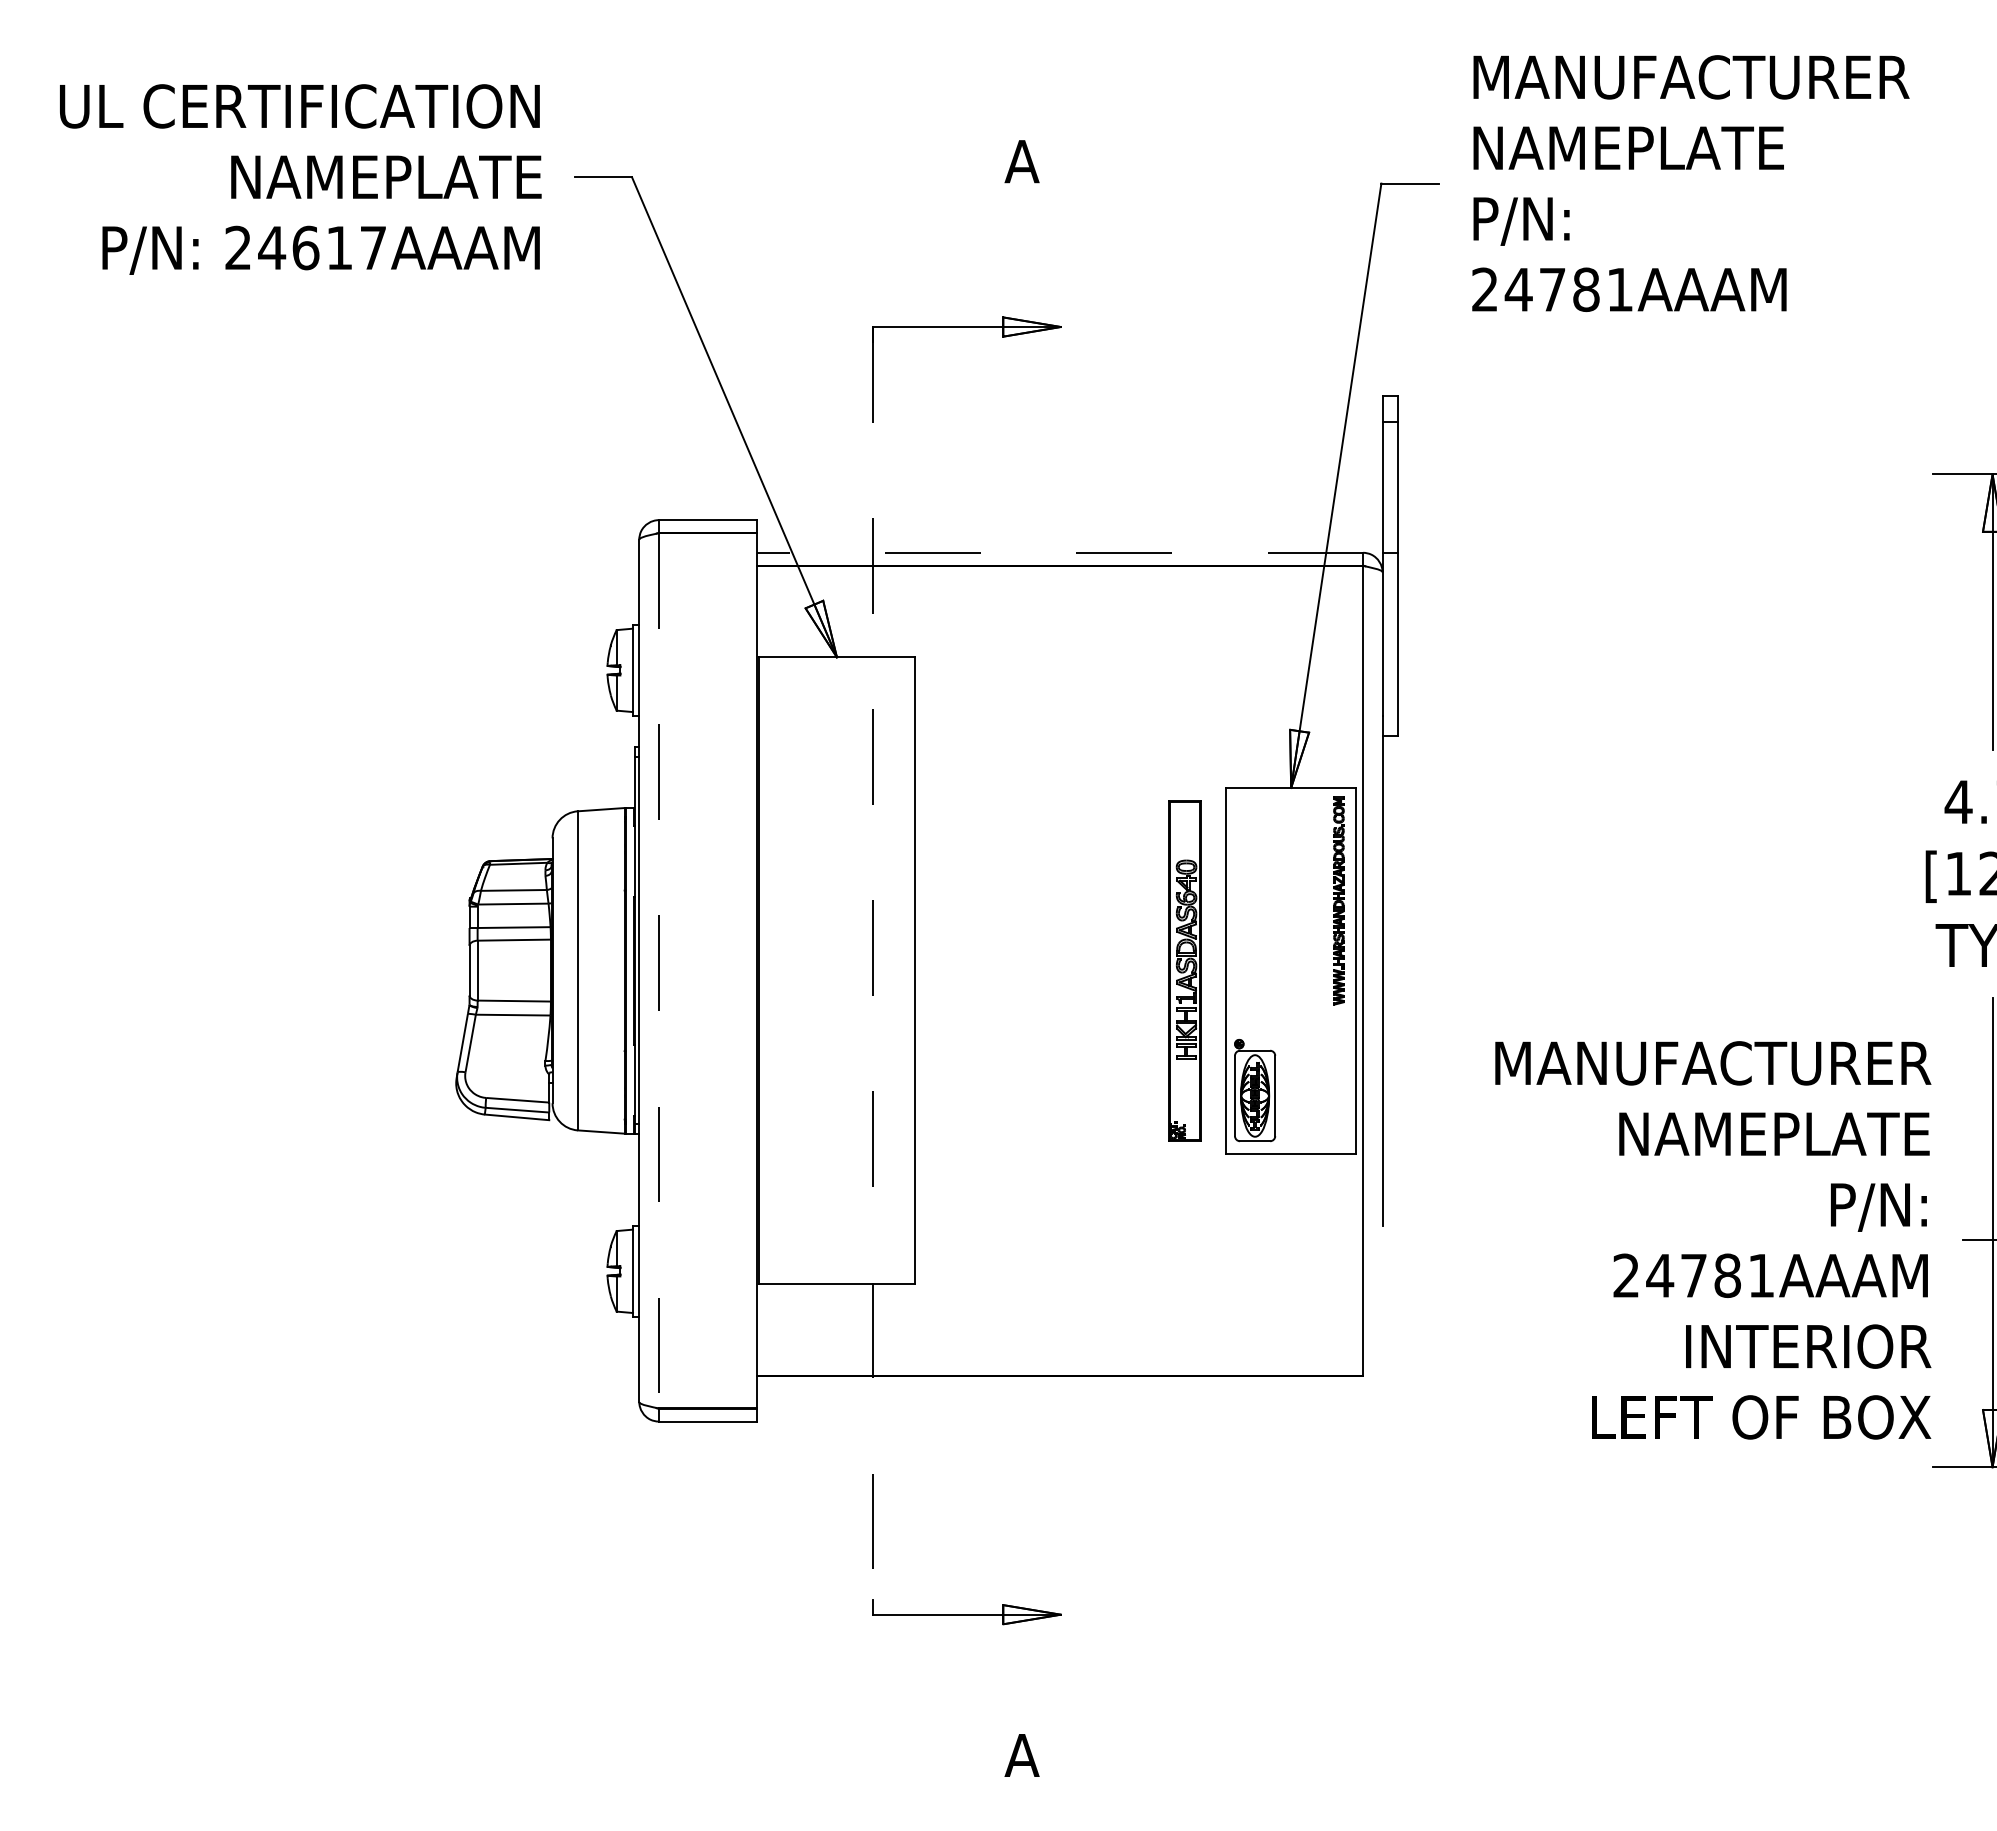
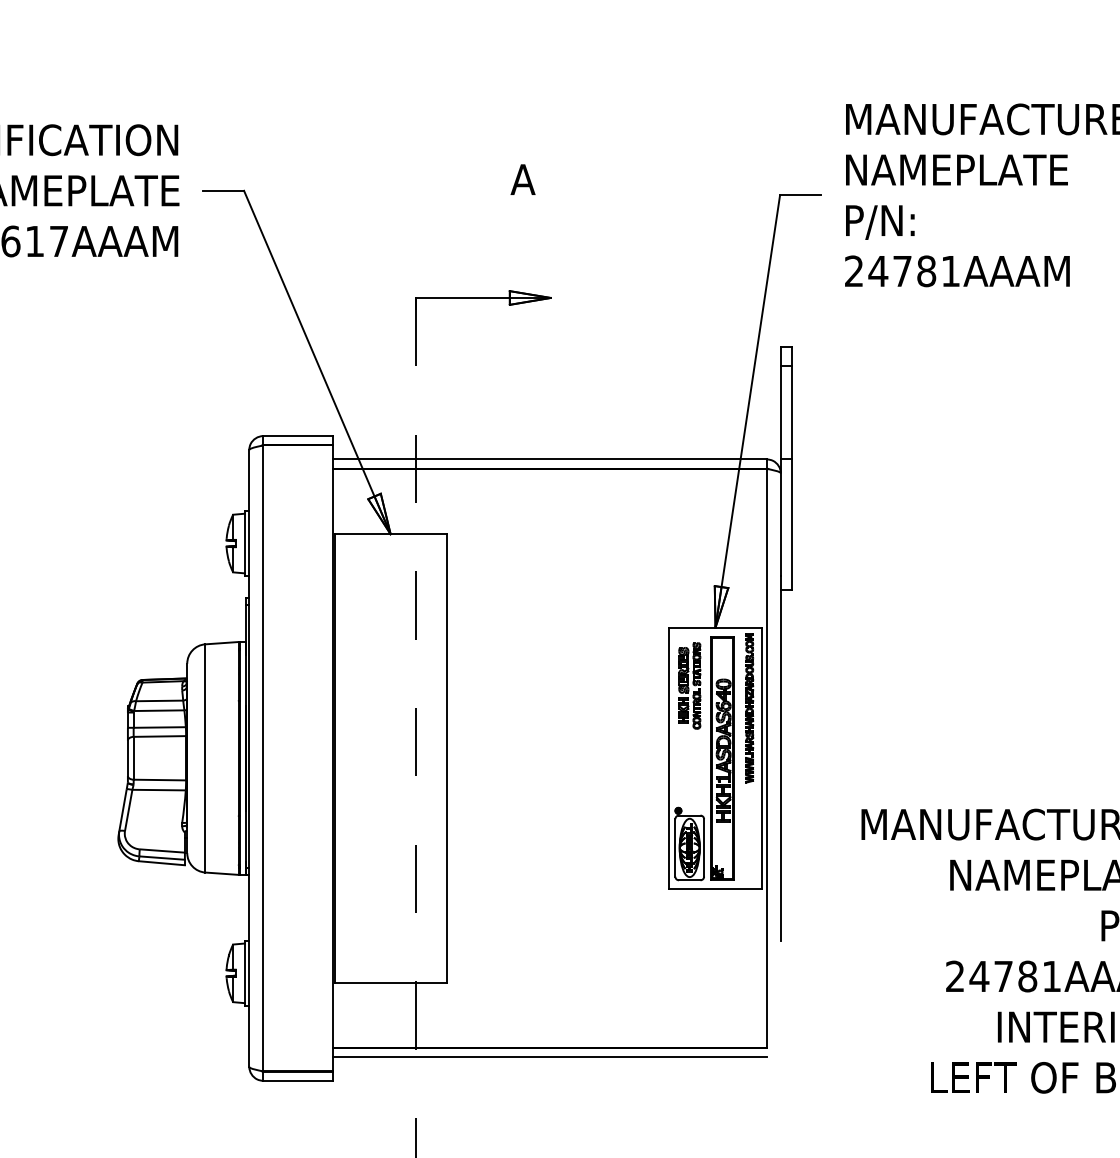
line: (1059, 552) -> (549, 459), dashed -> solid
part: (1254, 869) -> (689, 685), added
line: (658, 970) -> (263, 758), dashed -> solid
part: (1184, 970) -> (722, 758), moved
line: (1059, 1388) -> (549, 1057), added

